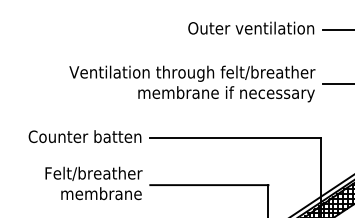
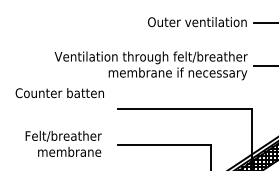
text: (84, 136) -> (59, 92), moved
text: (93, 183) -> (63, 143), moved

